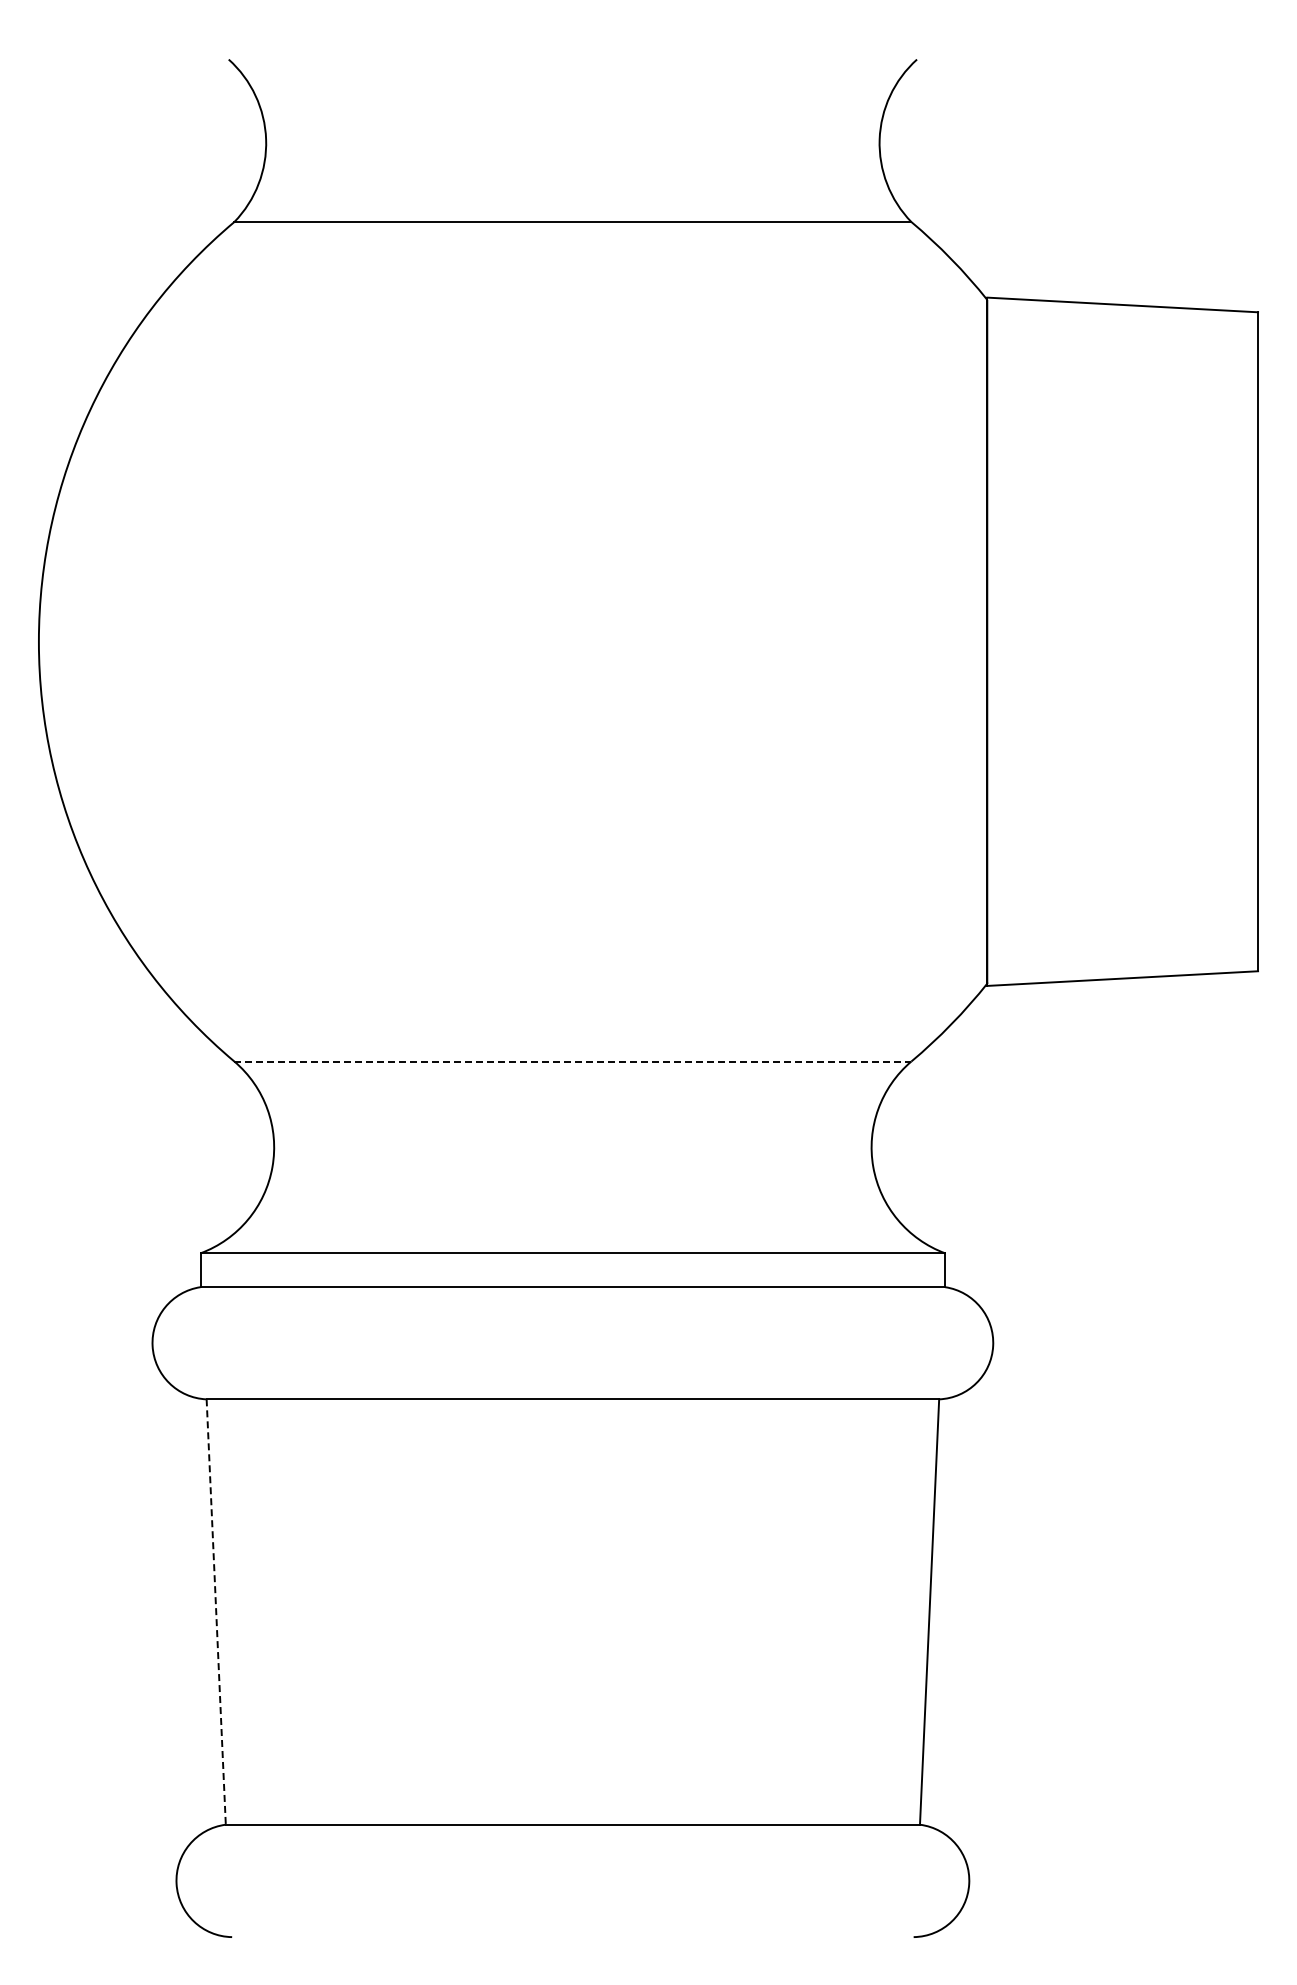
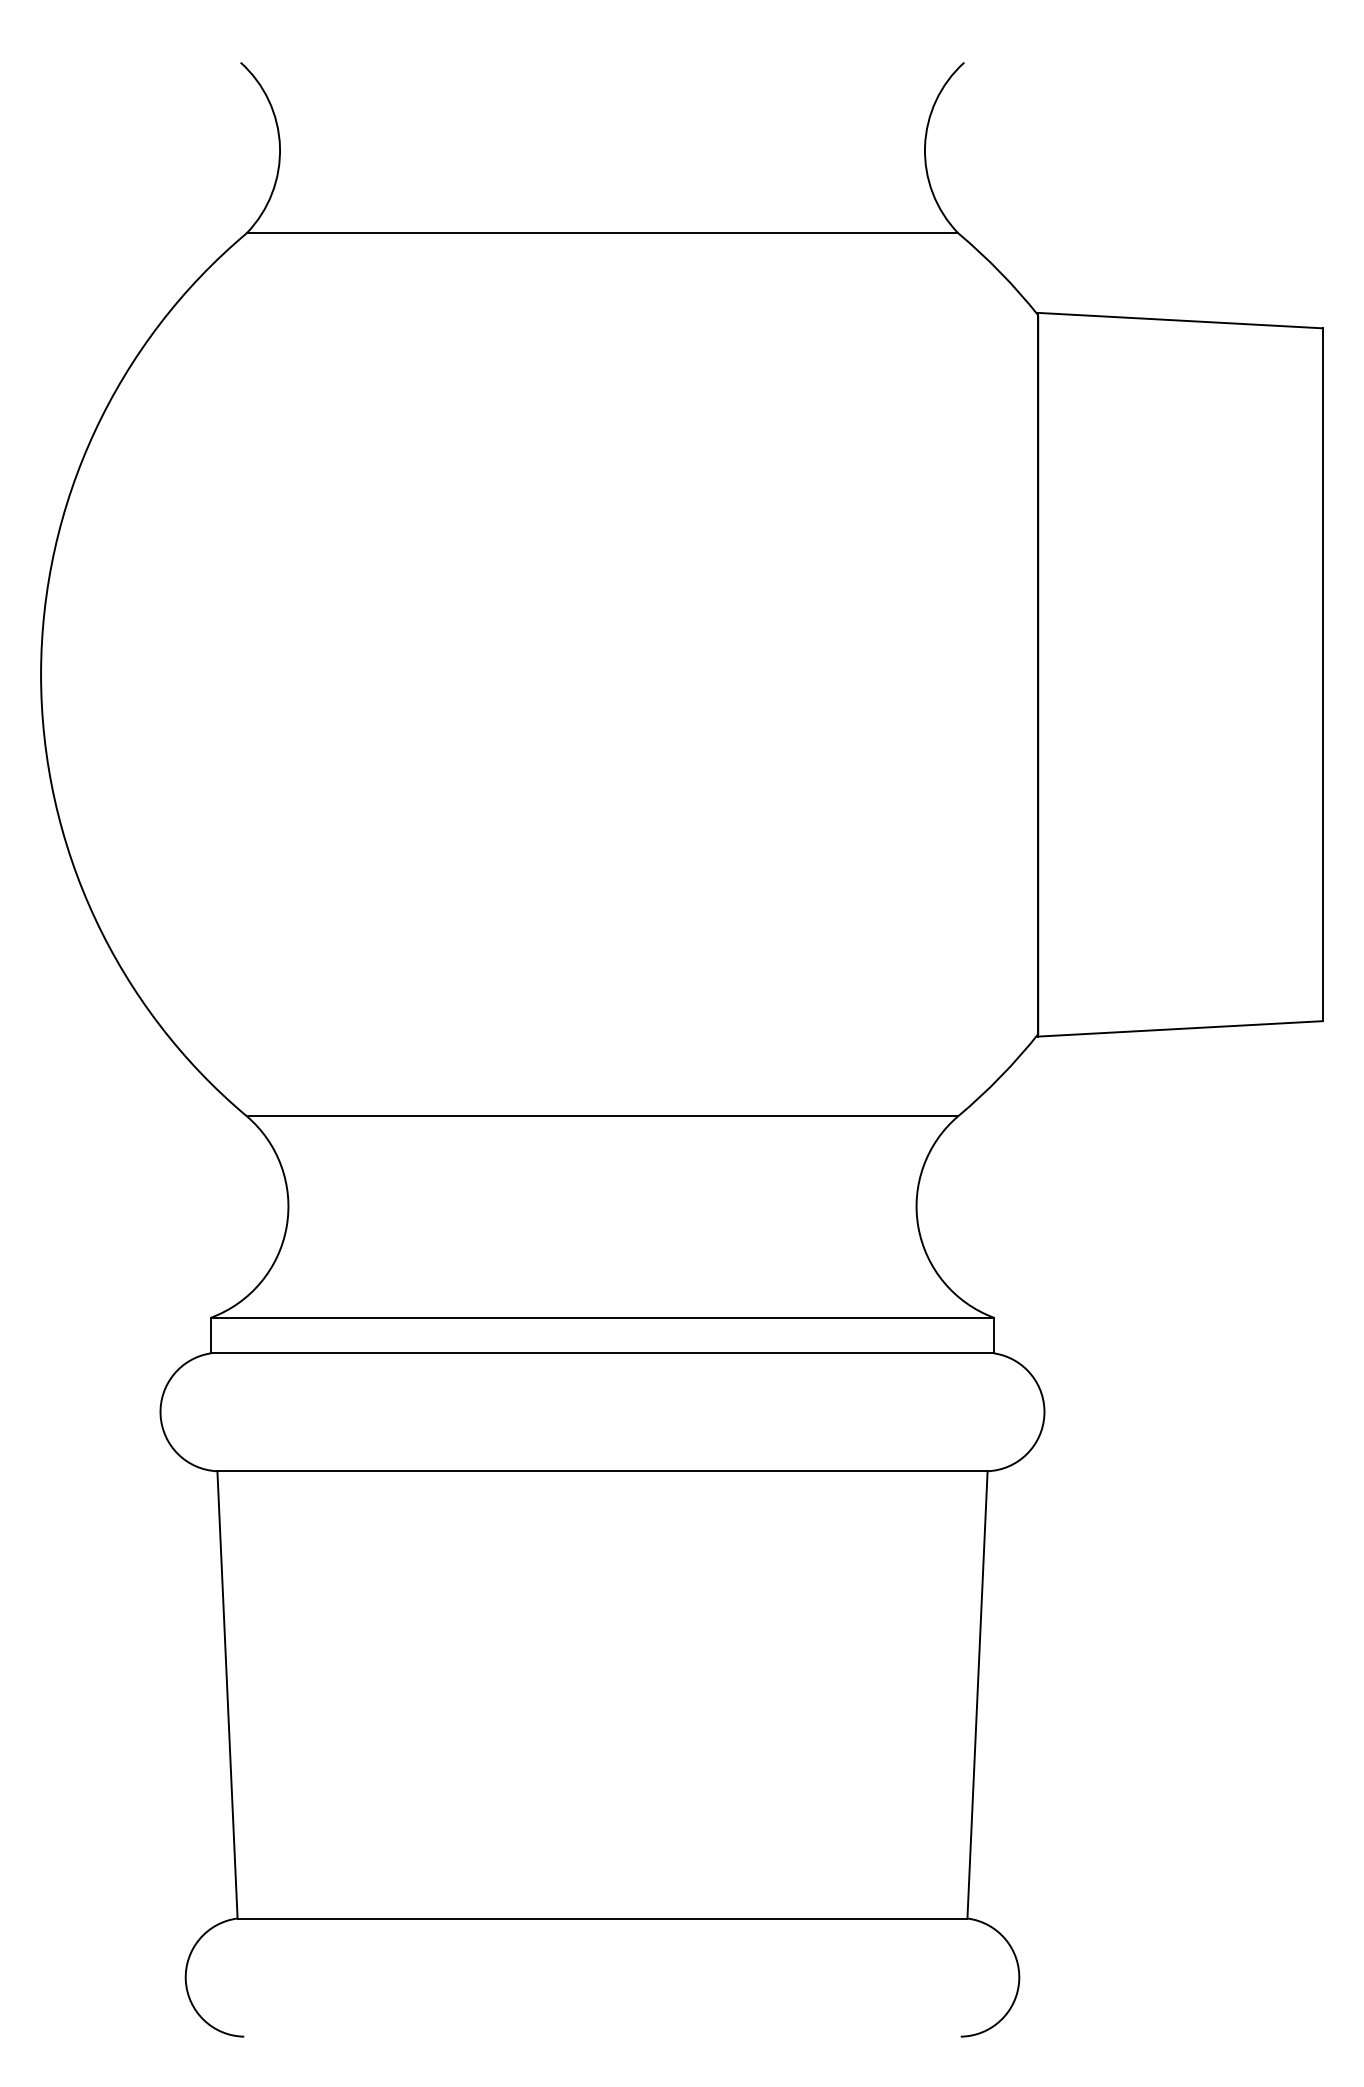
line: (572, 1061) -> (602, 1116), dashed -> solid
line: (216, 1612) -> (227, 1695), dashed -> solid

